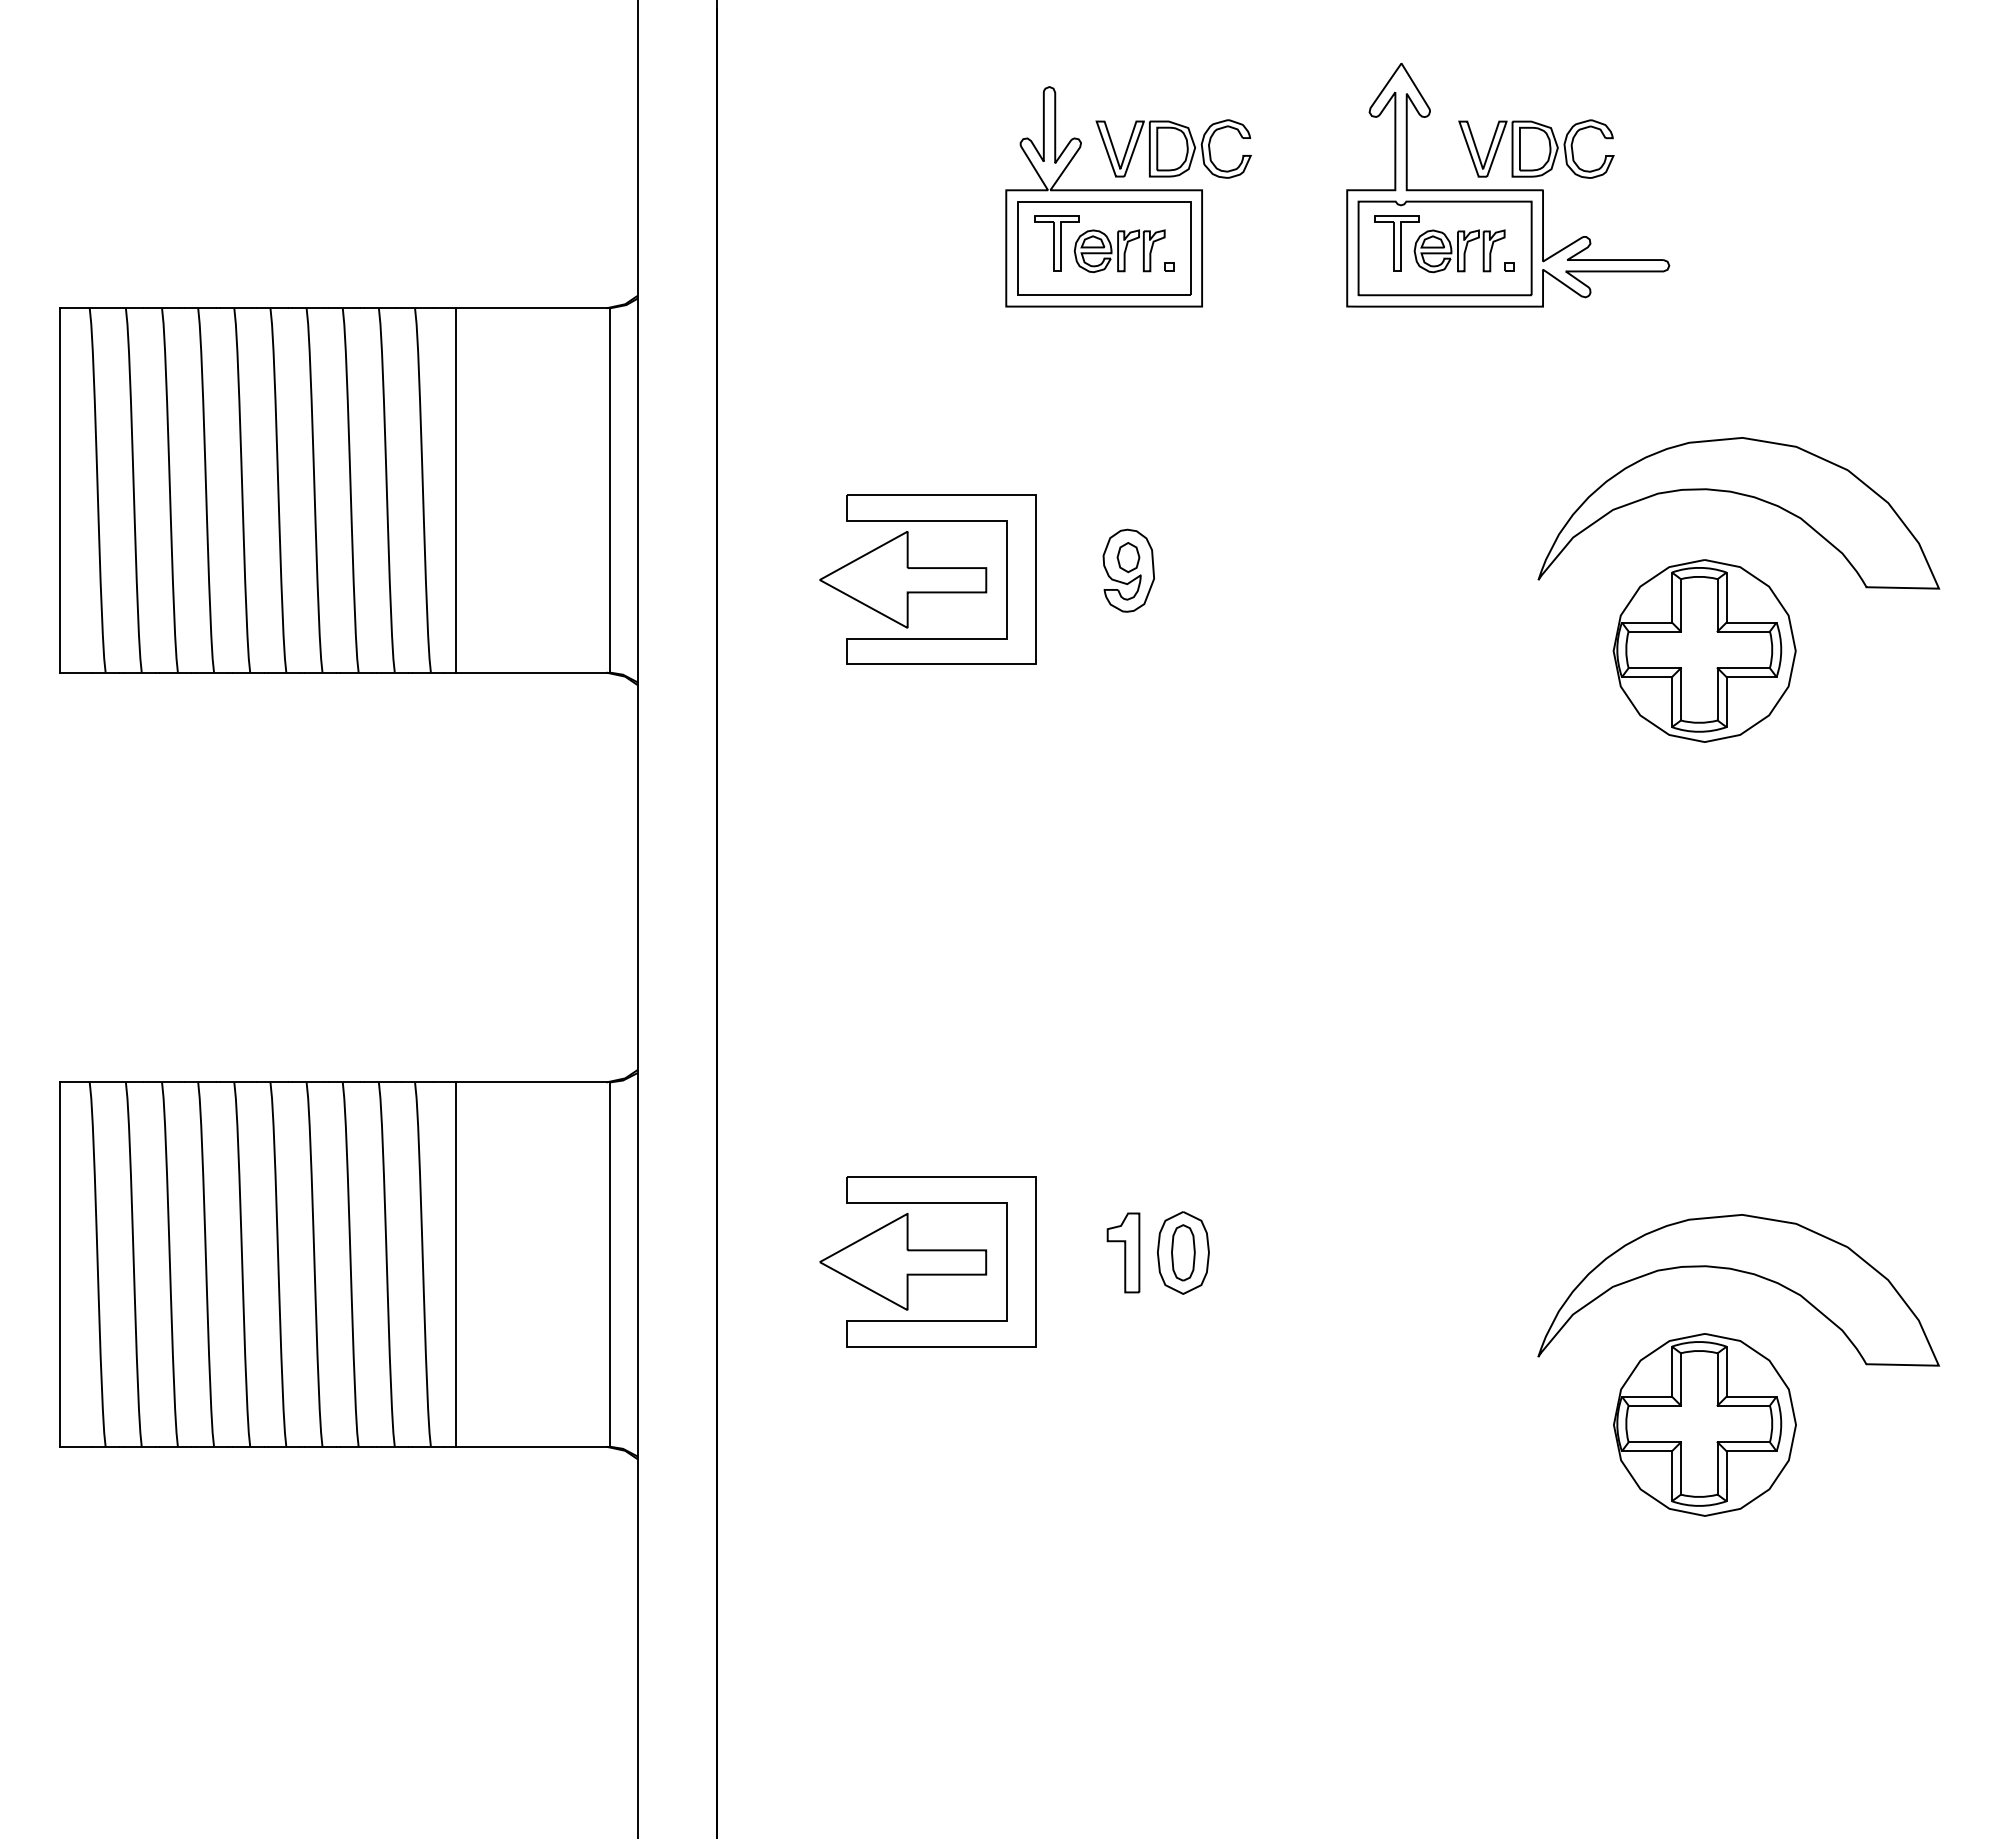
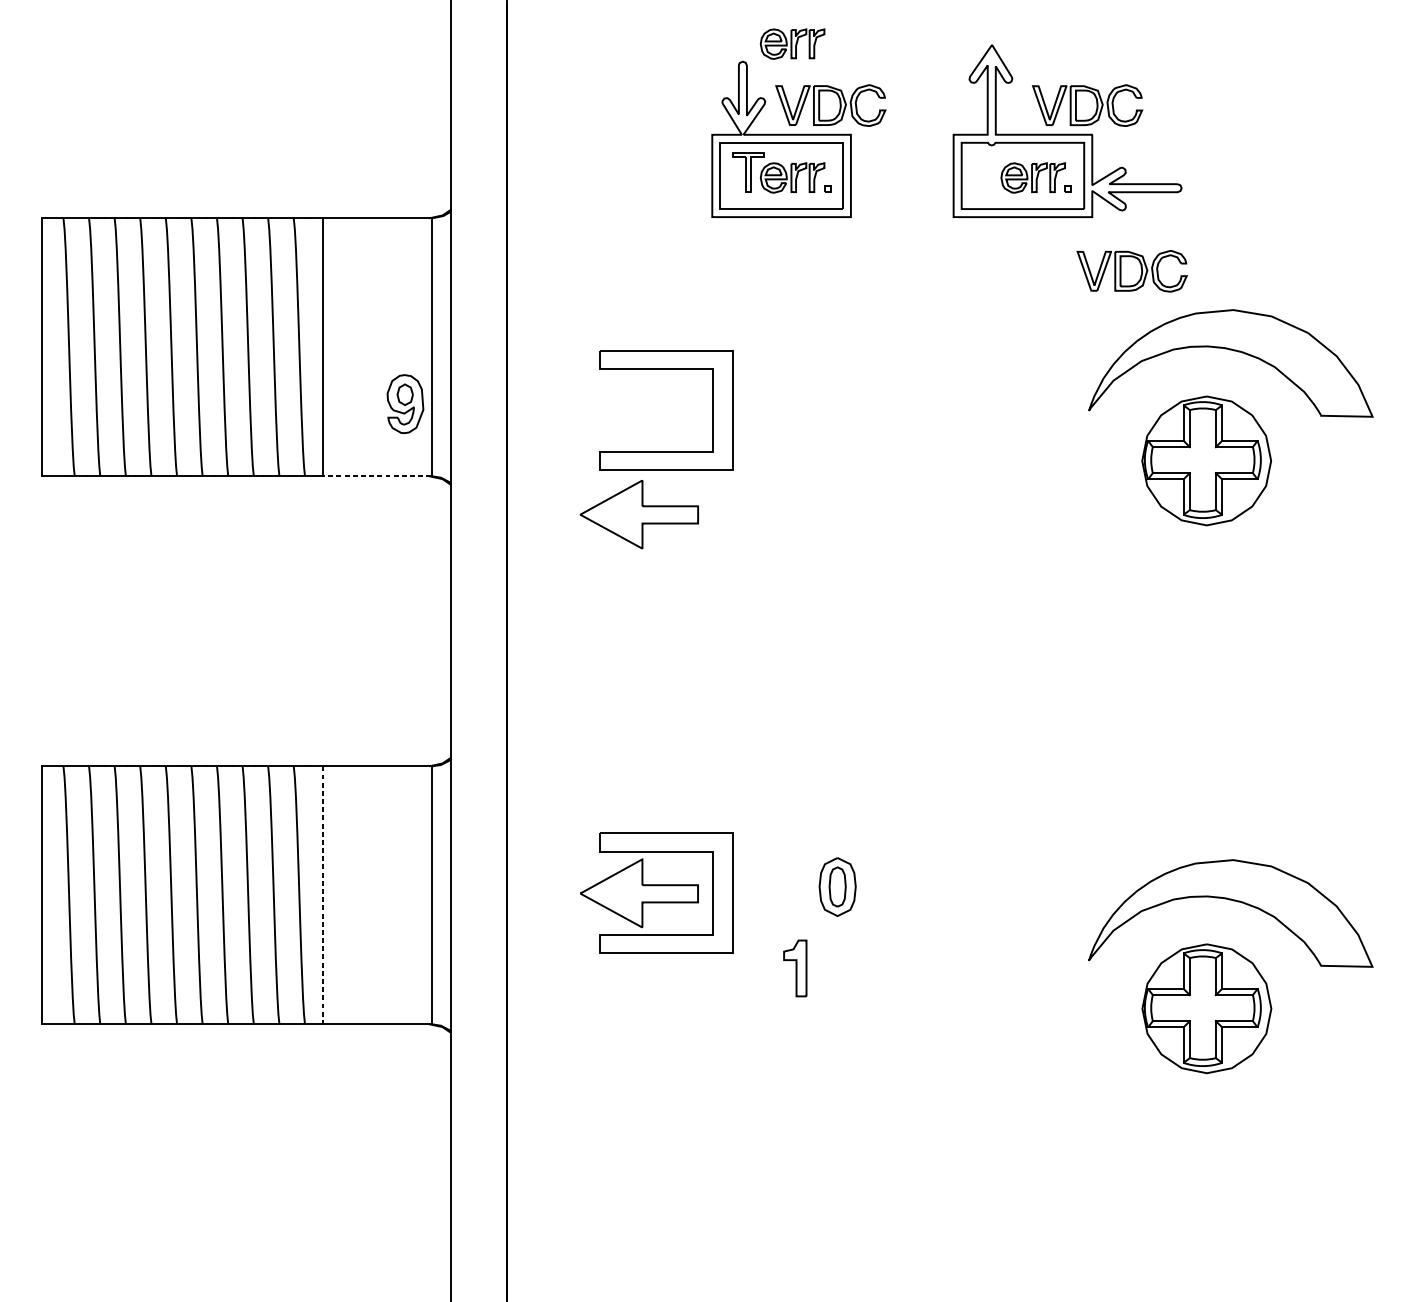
part: (1119, 62) -> (792, 44), added
part: (1396, 243) -> (988, 172), removed
part: (1599, 382) -> (1132, 270), added
part: (1128, 570) -> (405, 403), moved
part: (903, 579) -> (639, 514), moved
line: (532, 672) -> (376, 476), solid -> dashed
part: (1123, 1252) -> (795, 968), moved
line: (456, 1265) -> (323, 895), solid -> dashed

